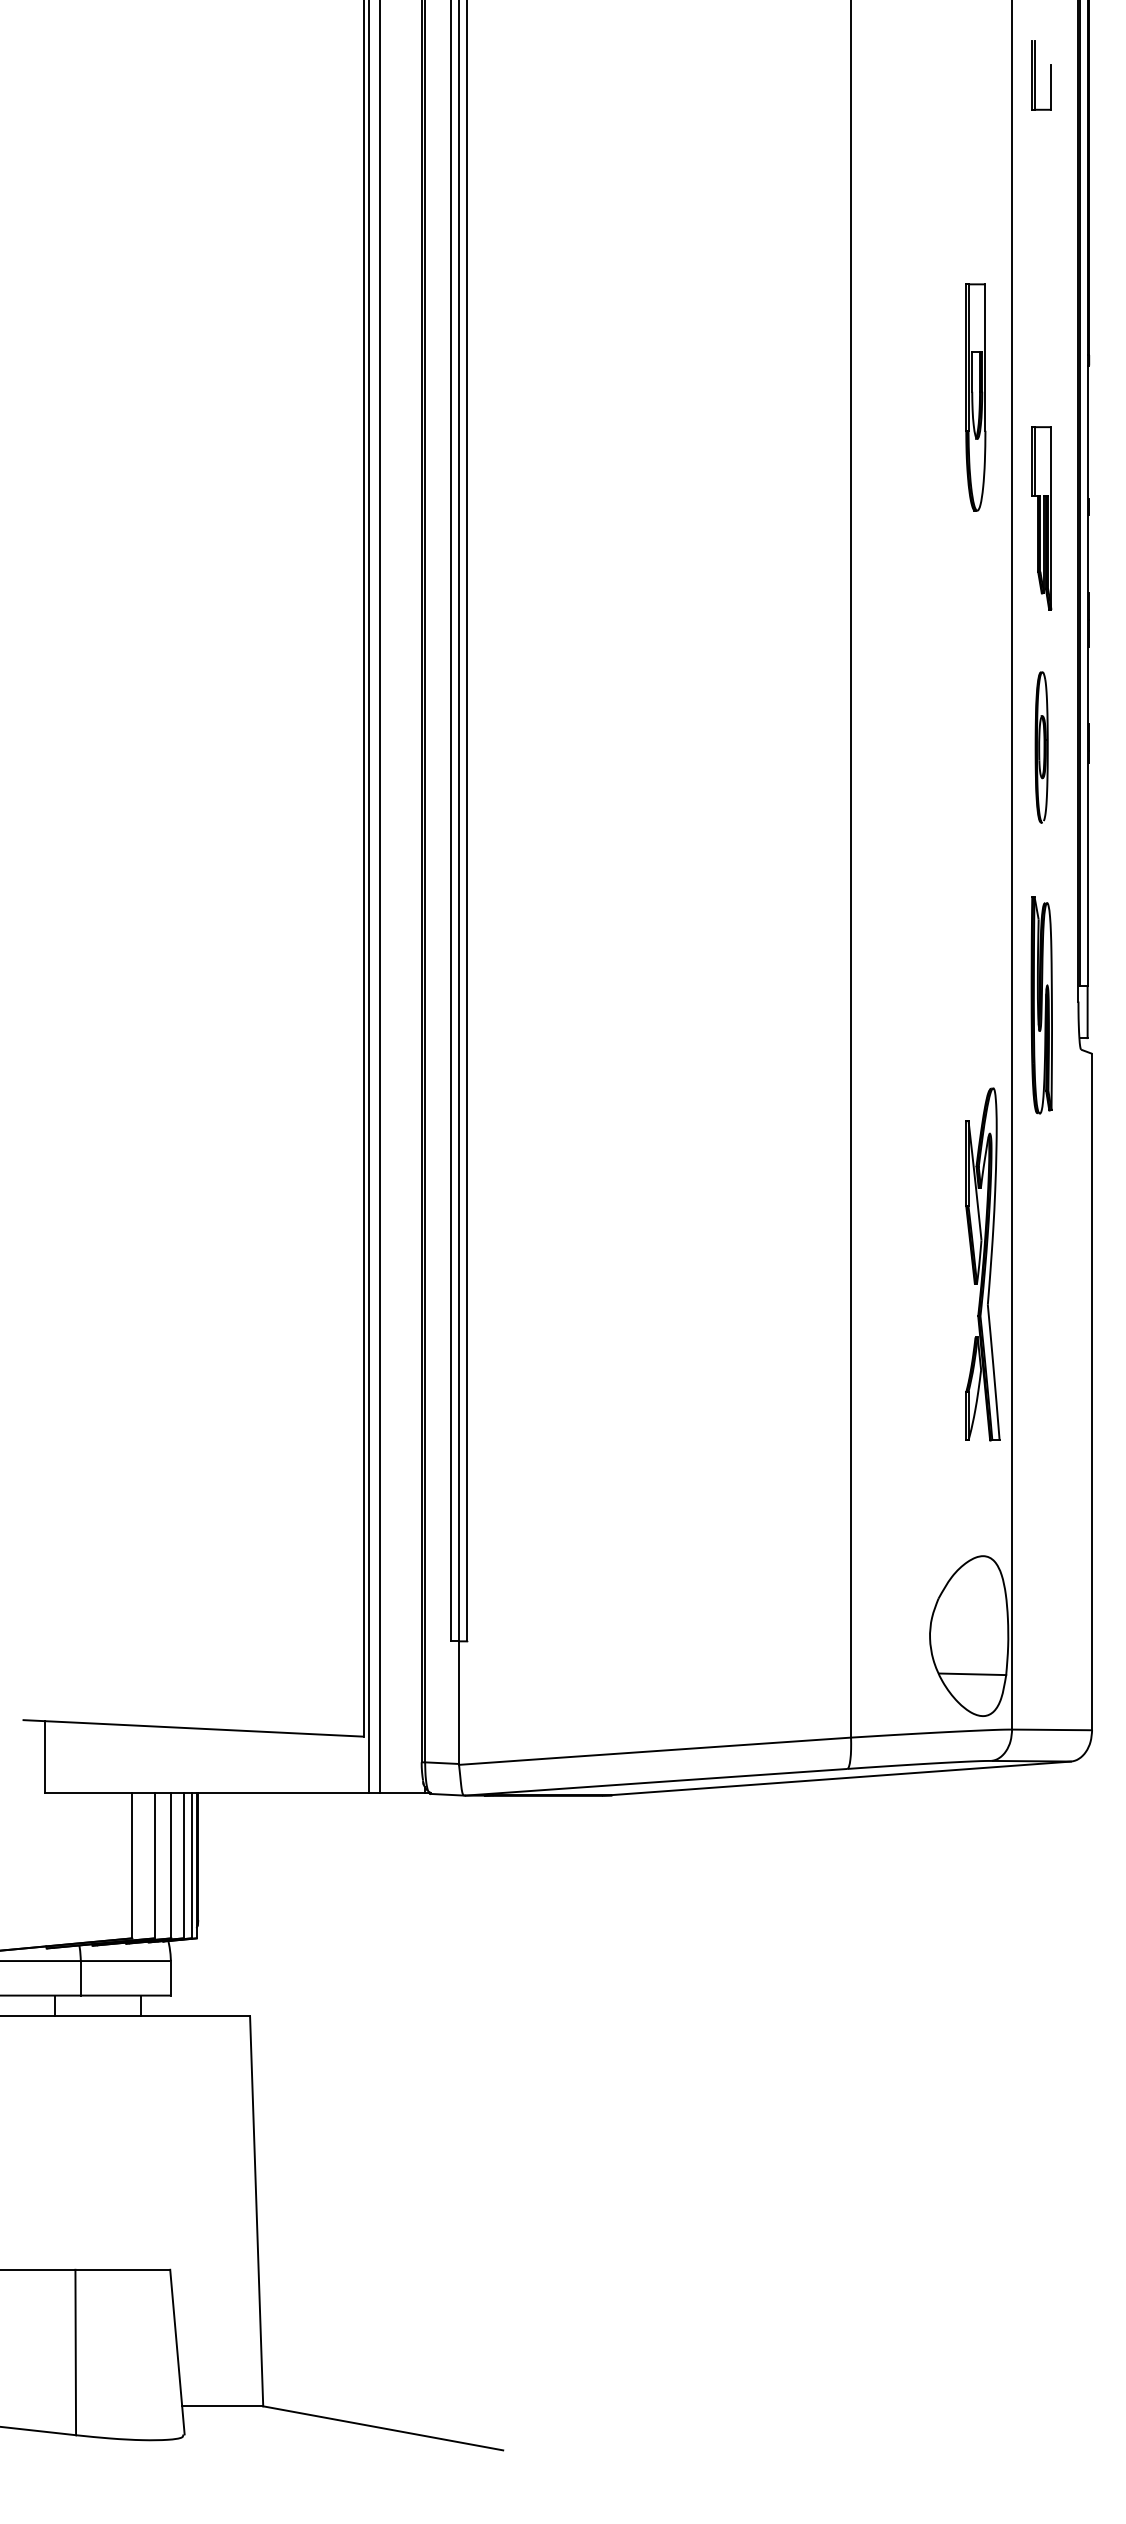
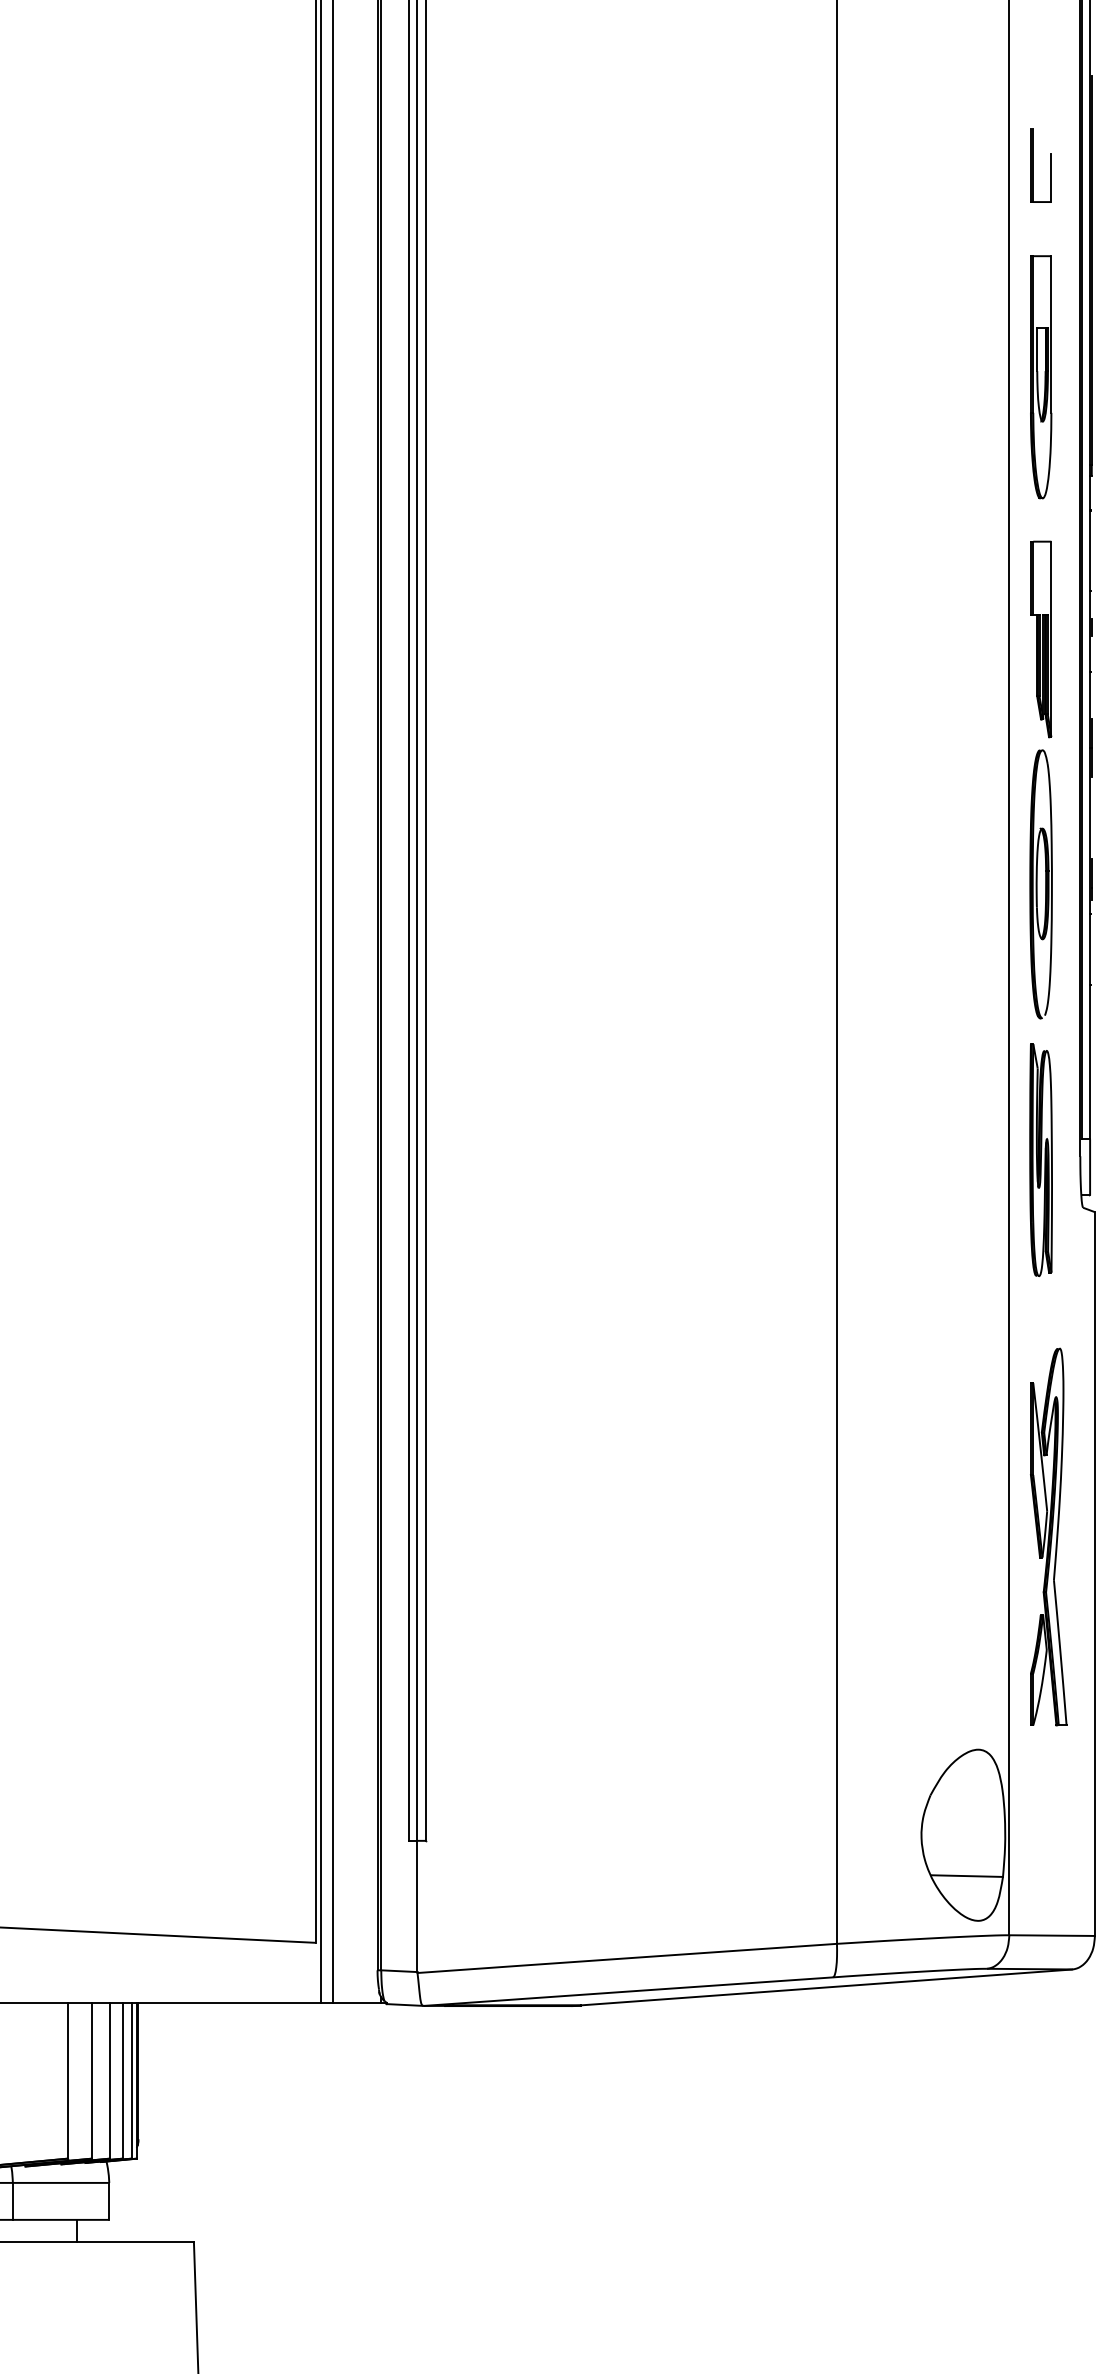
part: (975, 397) -> (1040, 377), moved
part: (1041, 747) -> (1040, 884), size x1.67
part: (982, 1264) -> (1048, 1537), moved

